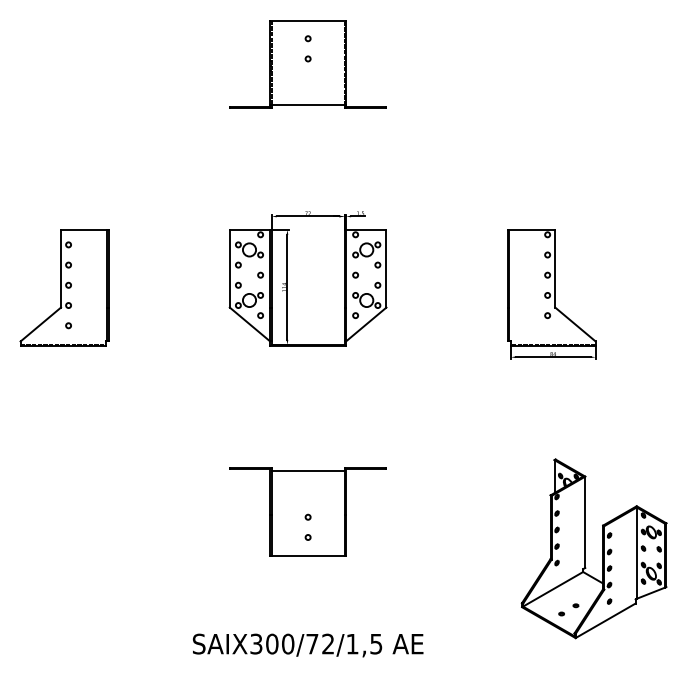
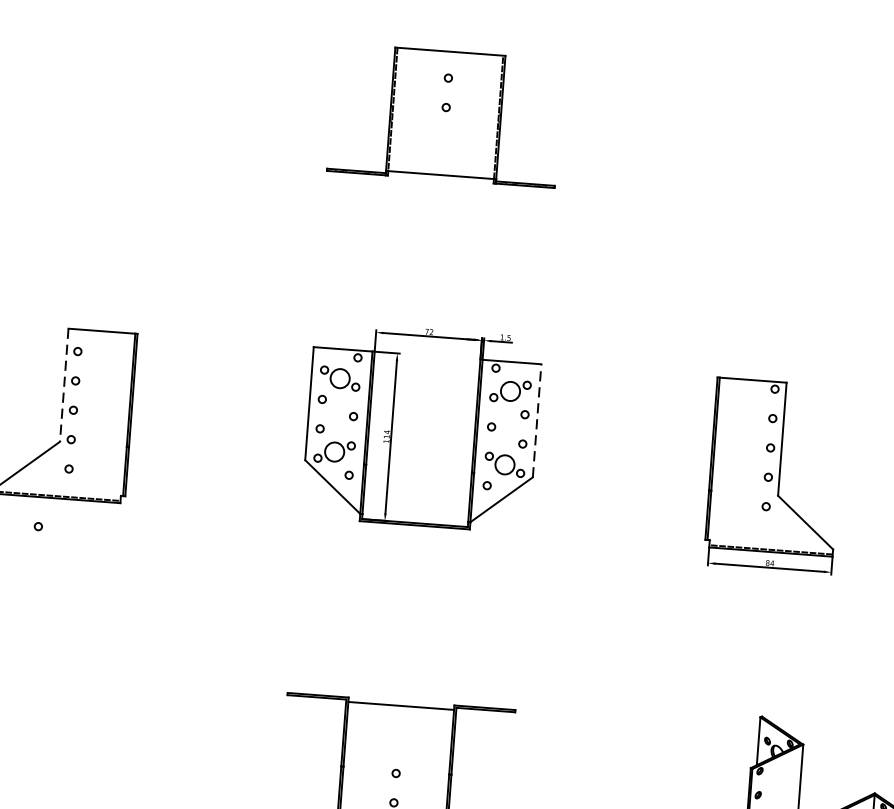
line: (61, 268) -> (64, 385), solid -> dashed
line: (386, 268) -> (537, 420), solid -> dashed
circle: (50, 366) -> (38, 526), added

